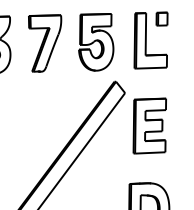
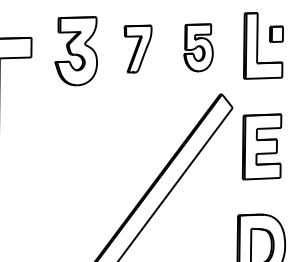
part: (162, 18) -> (276, 33), moved
part: (45, 42) -> (138, 48), size x0.7
part: (96, 42) -> (198, 47), size x0.7

